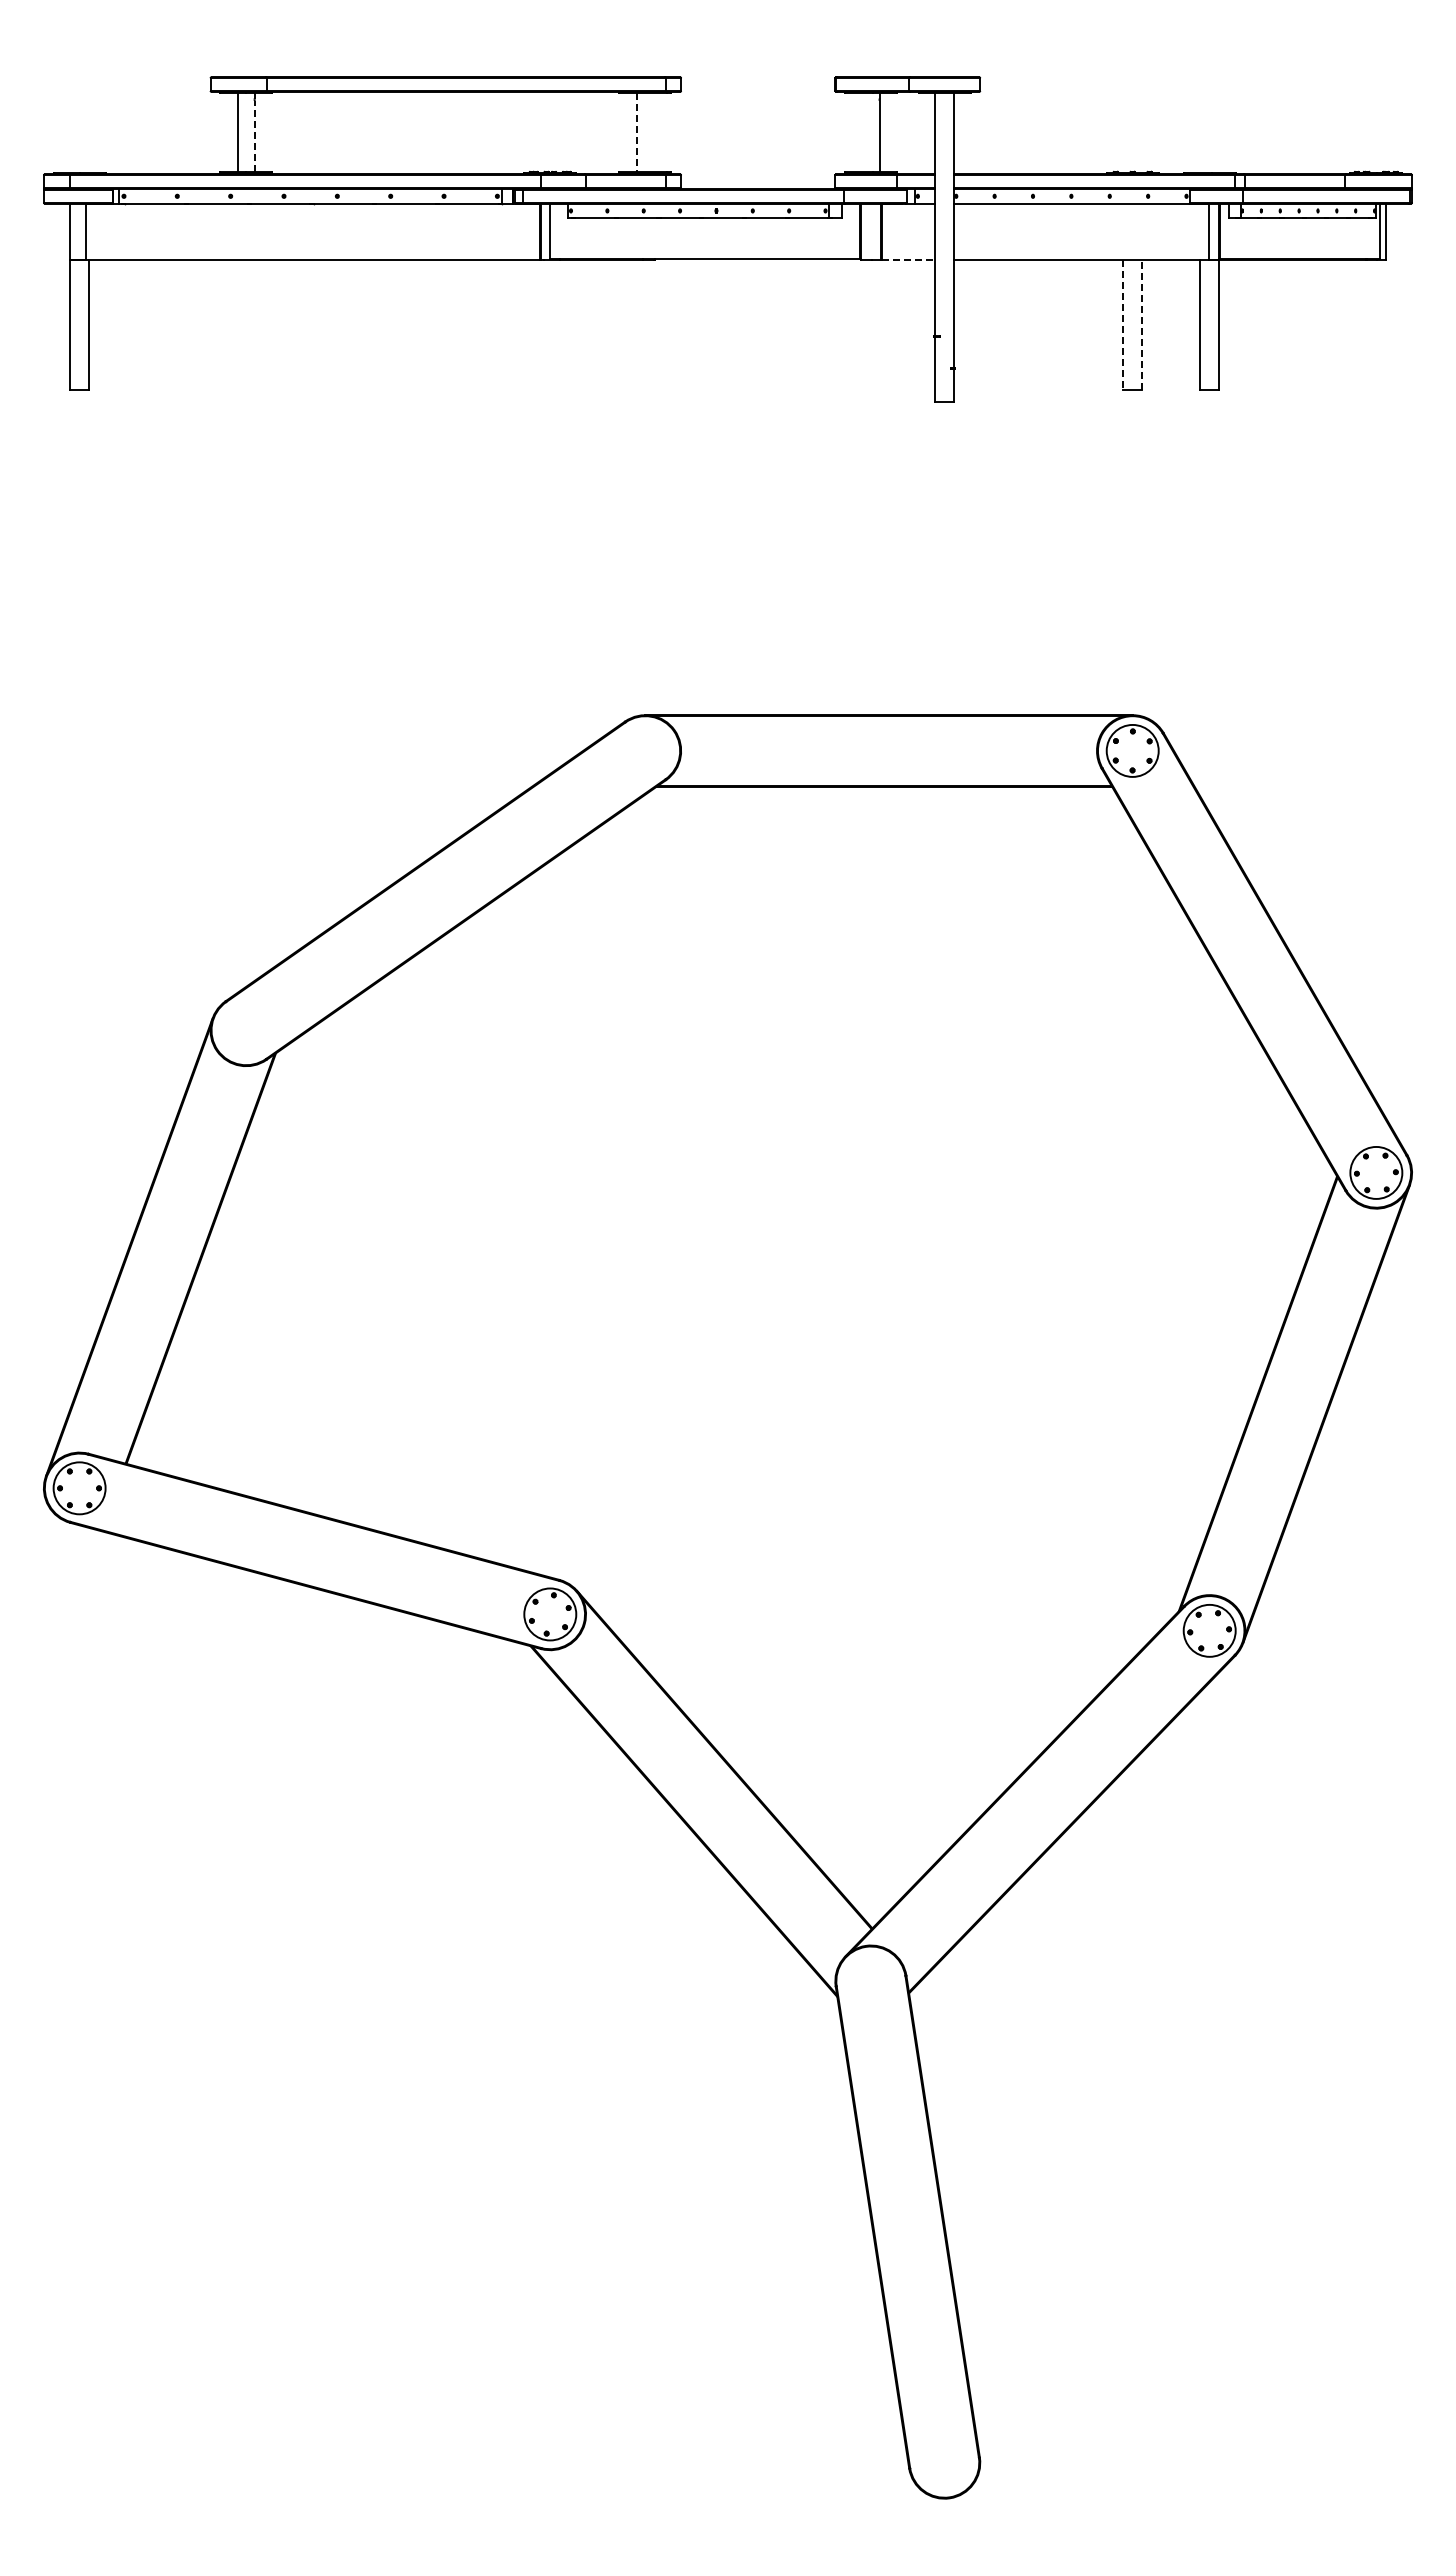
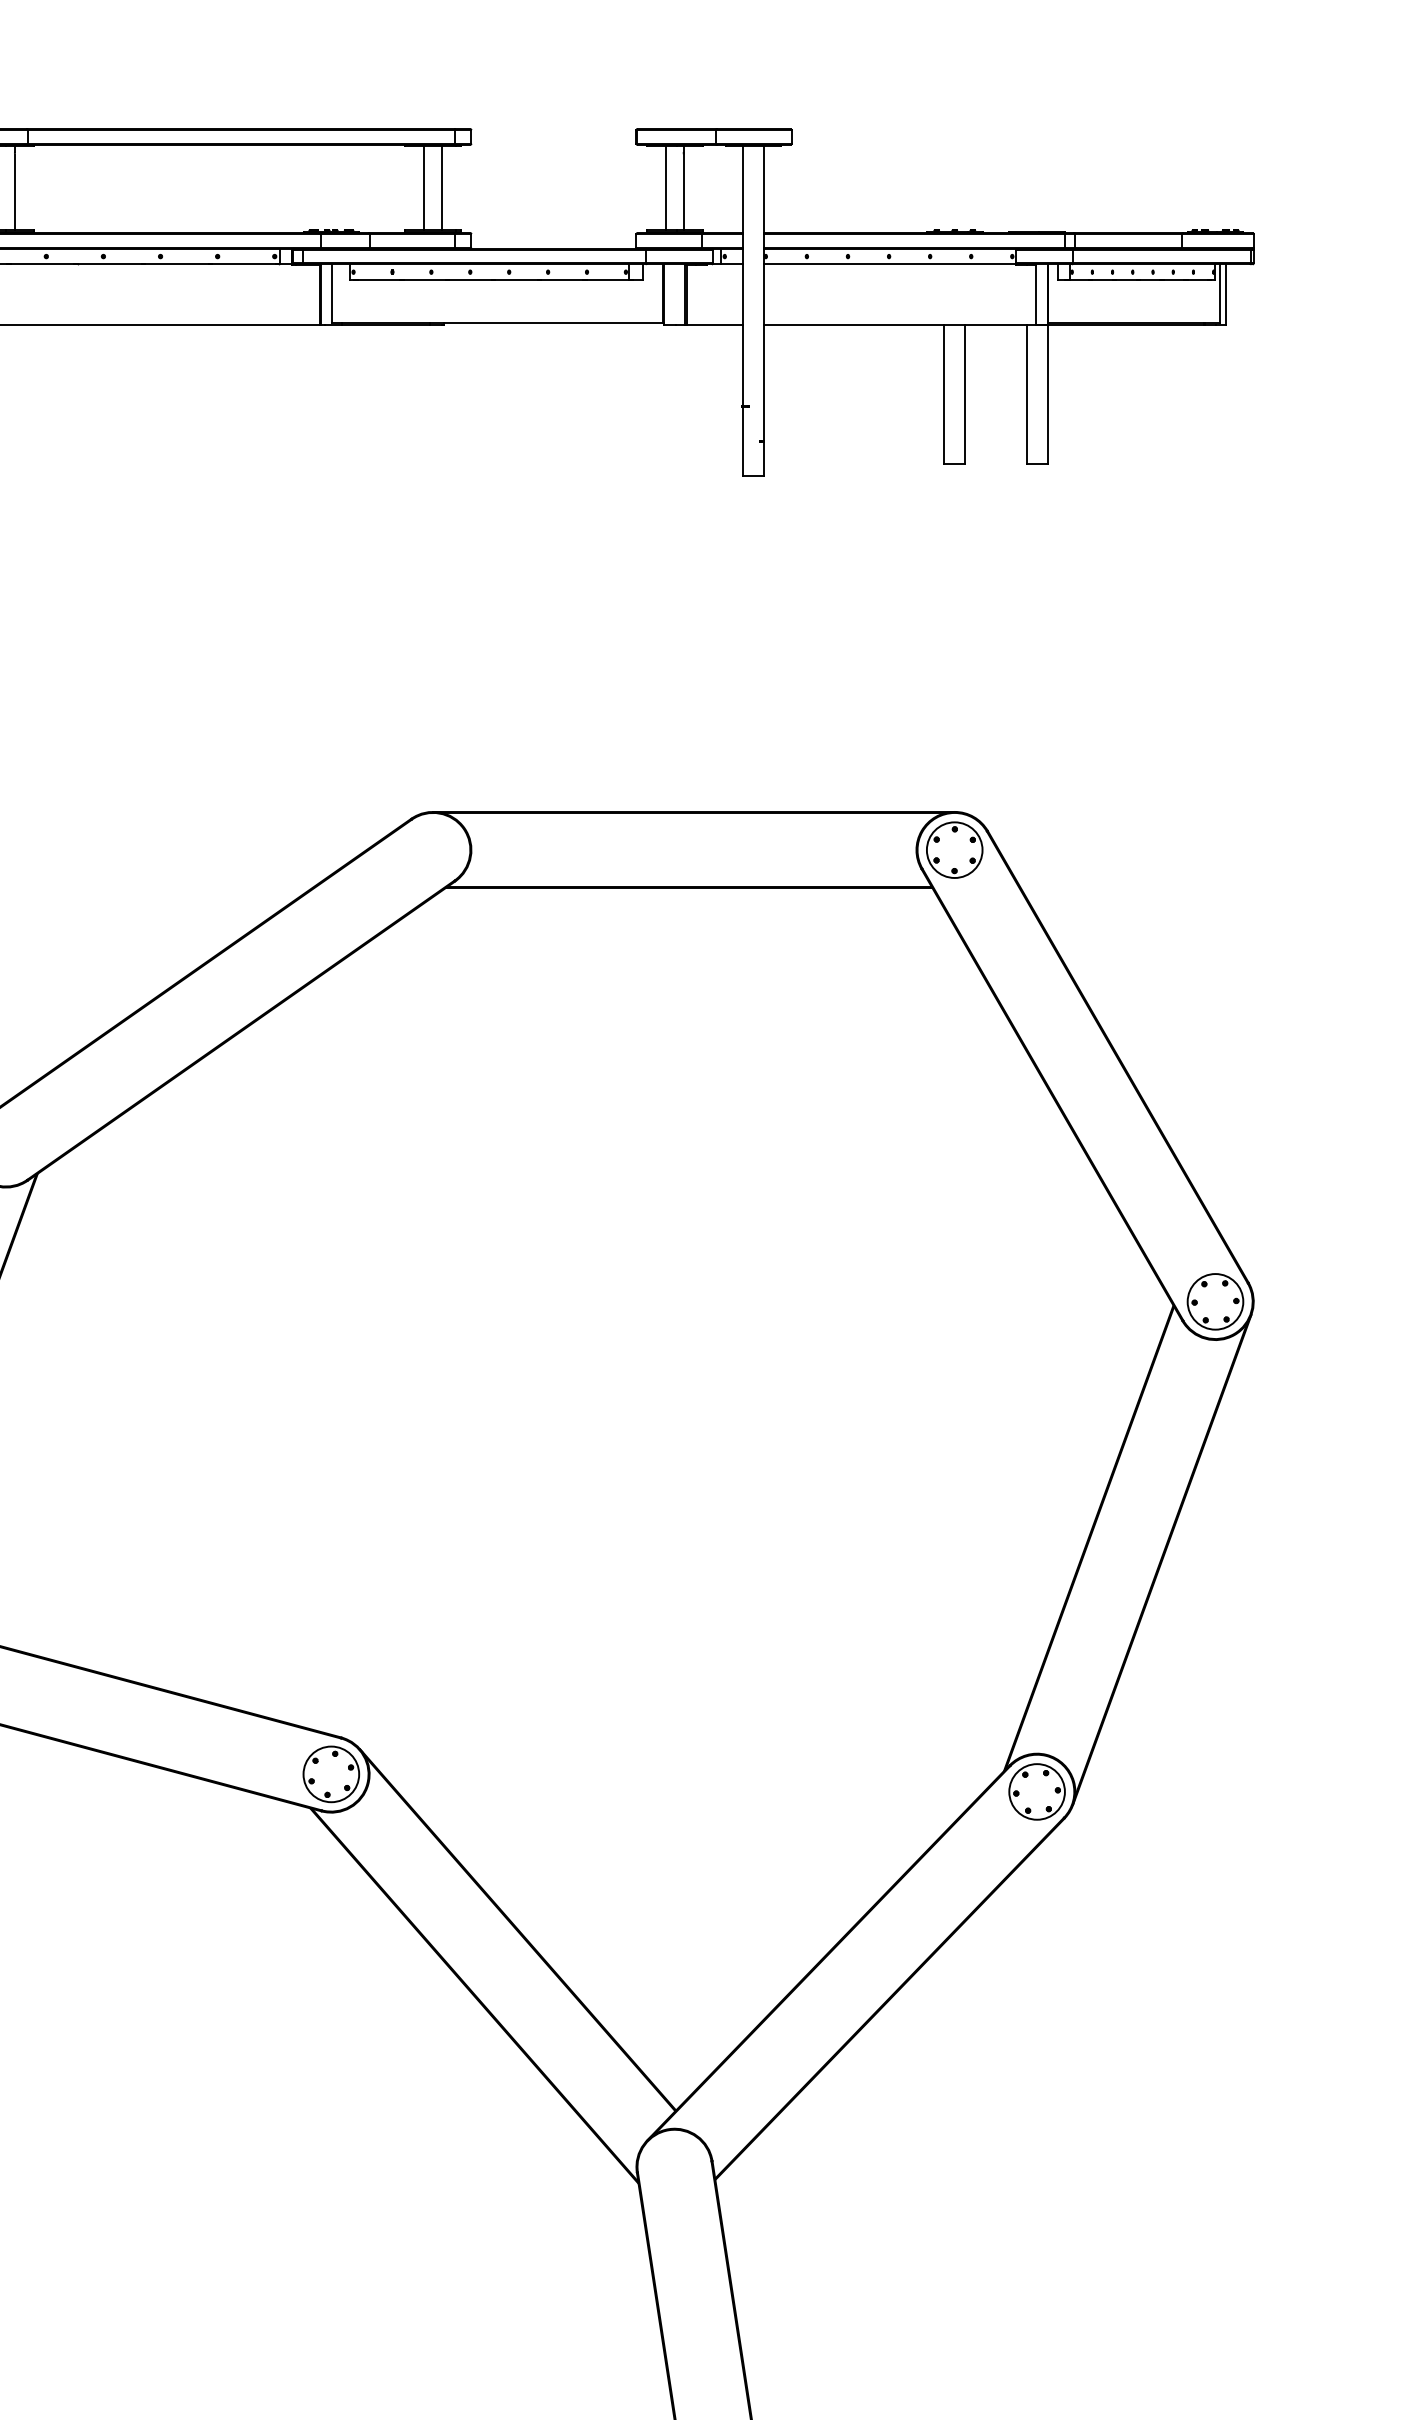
line: (636, 132) -> (423, 188), dashed -> solid
line: (653, 132) -> (441, 188), added
line: (862, 132) -> (665, 188), added
line: (254, 135) -> (14, 191), dashed -> solid
line: (909, 260) -> (715, 325), dashed -> solid
line: (1122, 325) -> (943, 394), dashed -> solid
line: (1142, 325) -> (965, 394), dashed -> solid

